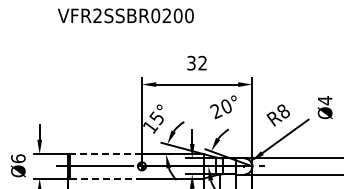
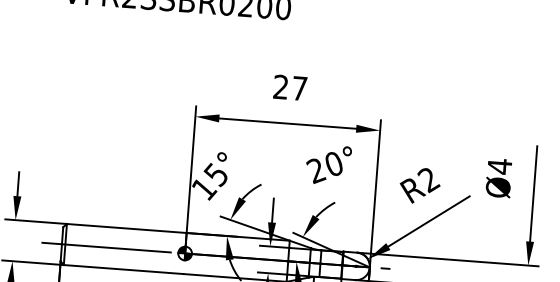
text: (196, 62) -> (289, 86), 32 -> 27
text: (283, 111) -> (428, 179), R8 -> R2
line: (106, 154) -> (127, 229), dashed -> solid
line: (106, 178) -> (124, 269), dashed -> solid

